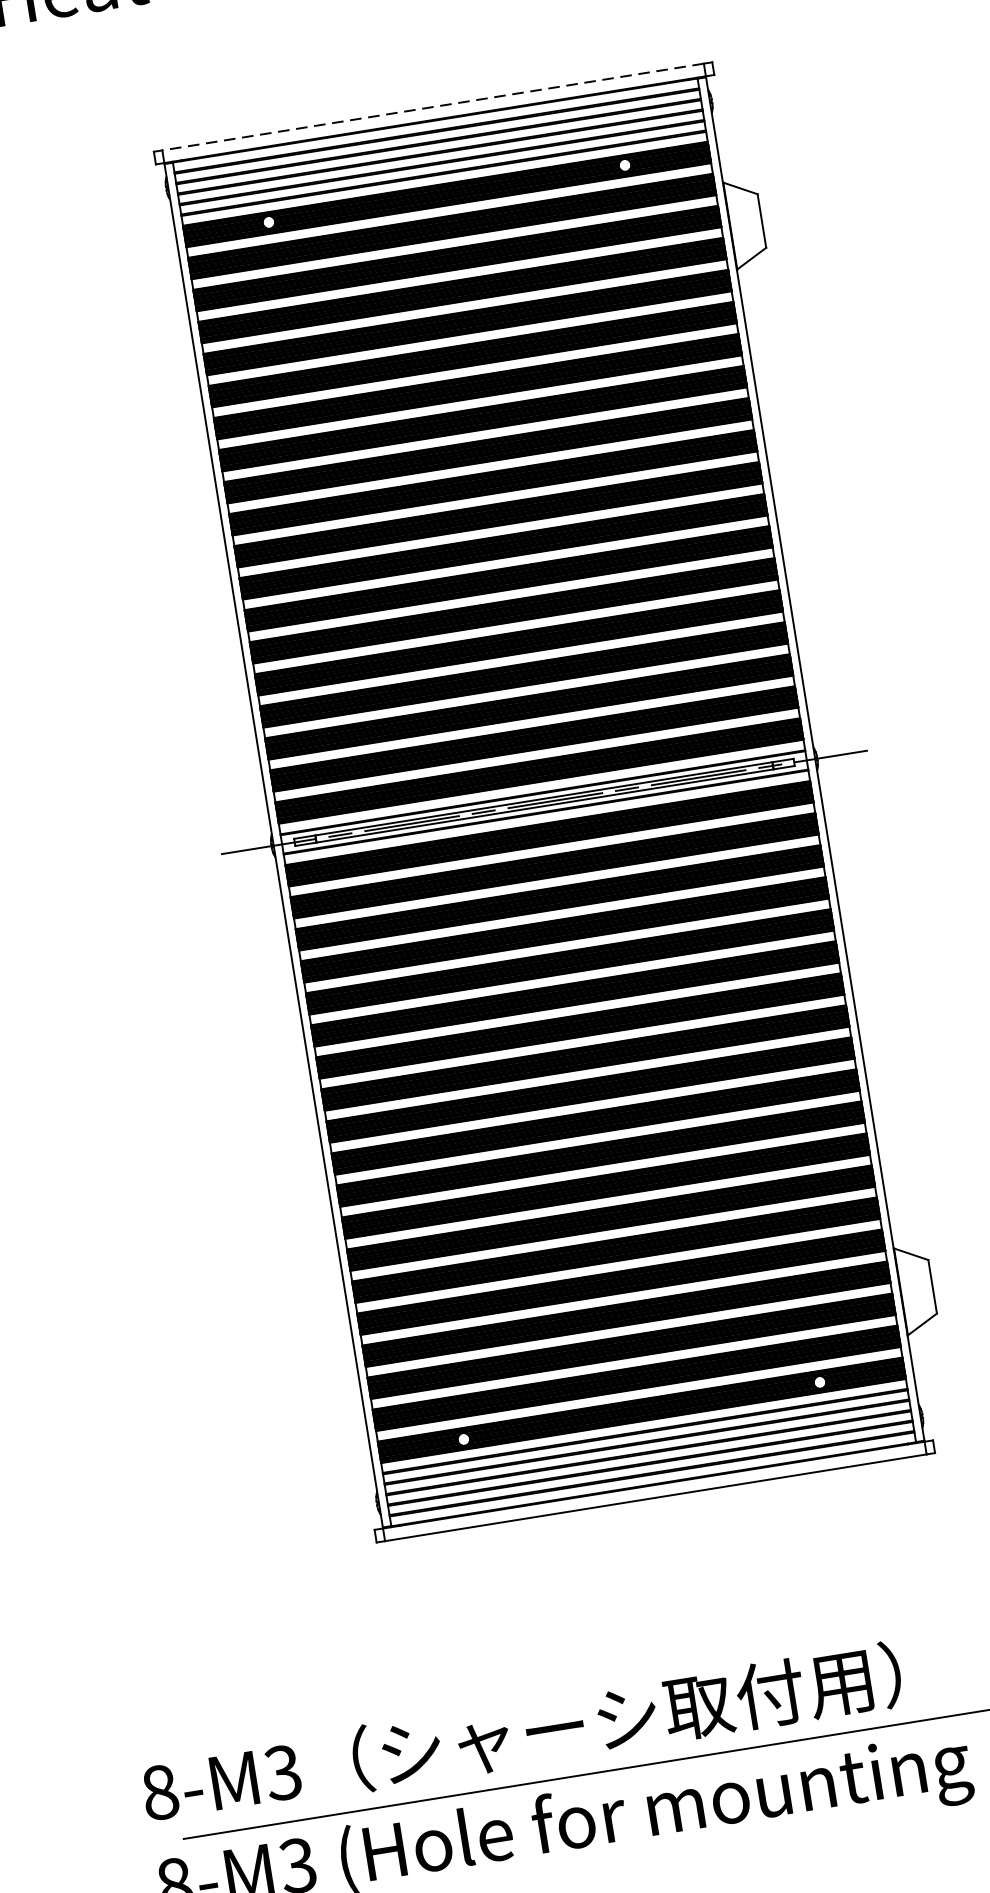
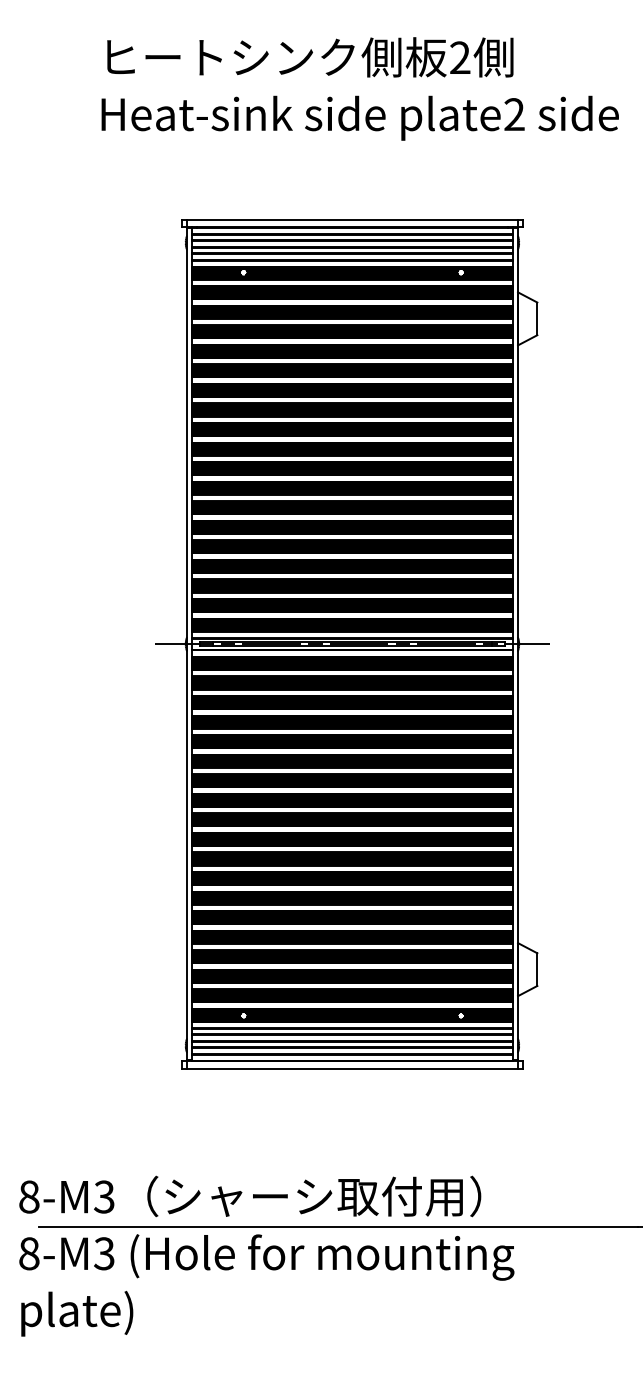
line: (431, 106) -> (351, 219), dashed -> solid

